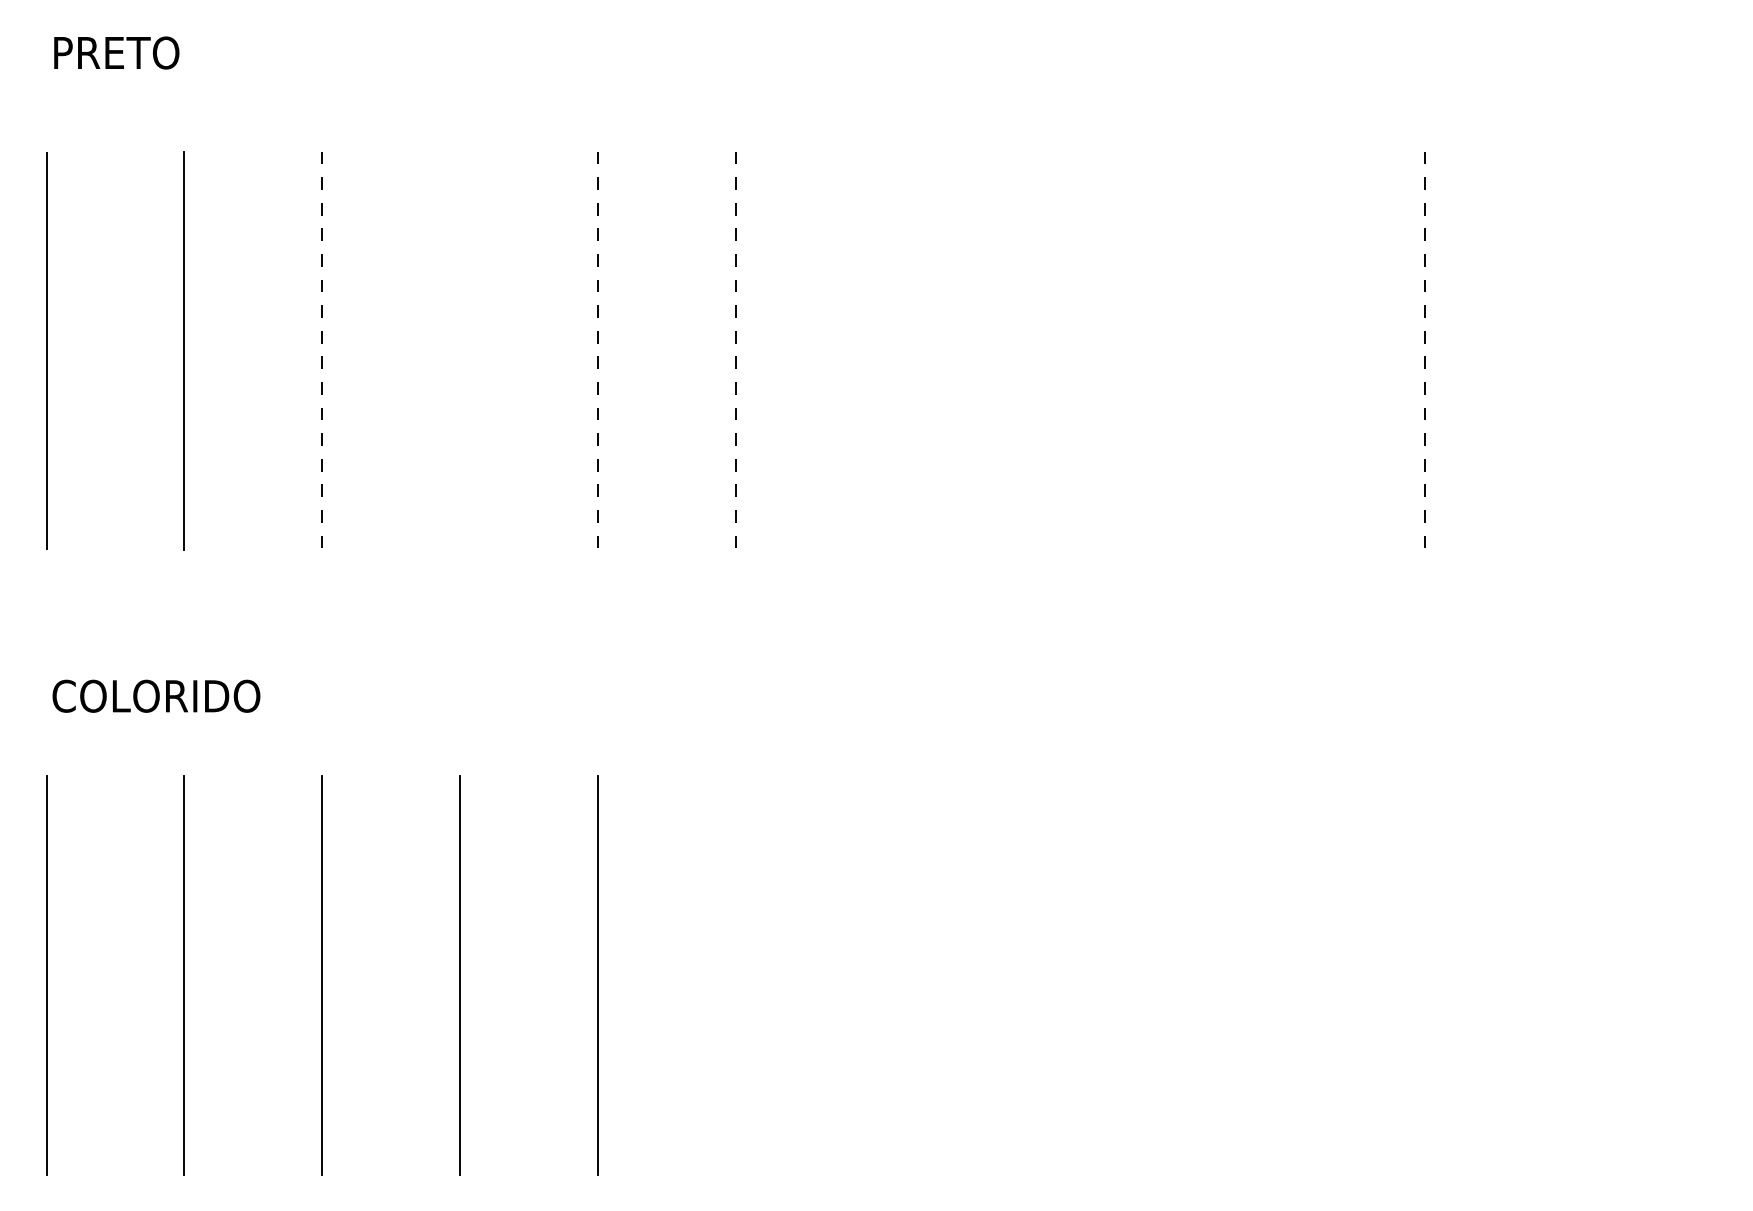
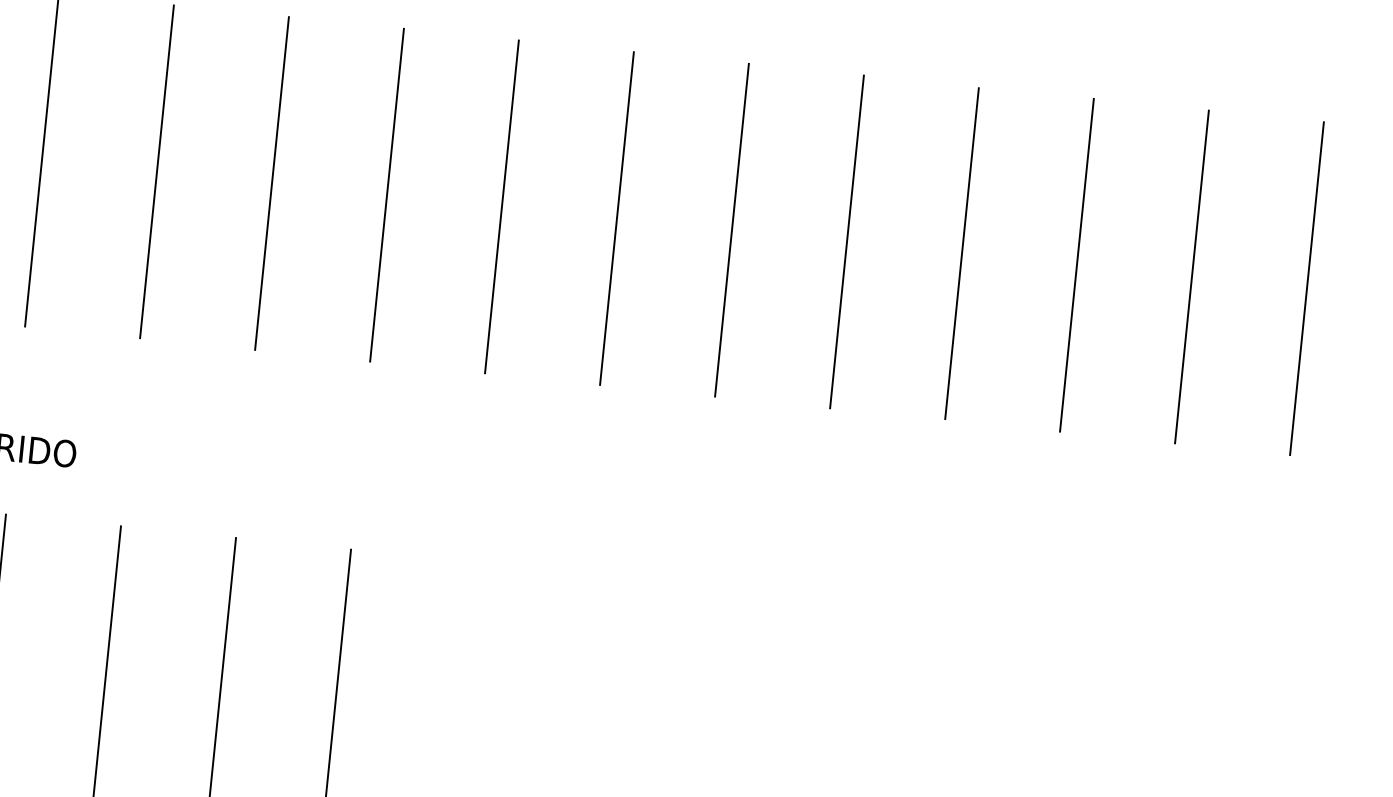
line: (460, 350) -> (272, 183), added
line: (873, 350) -> (617, 218), added
line: (1011, 350) -> (732, 229), added
line: (1149, 350) -> (847, 241), added
line: (1287, 350) -> (962, 253), added
line: (1562, 350) -> (1191, 276), added
line: (1700, 350) -> (1307, 288), added
line: (322, 351) -> (157, 172), dashed -> solid
line: (597, 351) -> (386, 195), dashed -> solid
line: (735, 351) -> (501, 207), dashed -> solid
line: (1424, 351) -> (1076, 265), dashed -> solid

